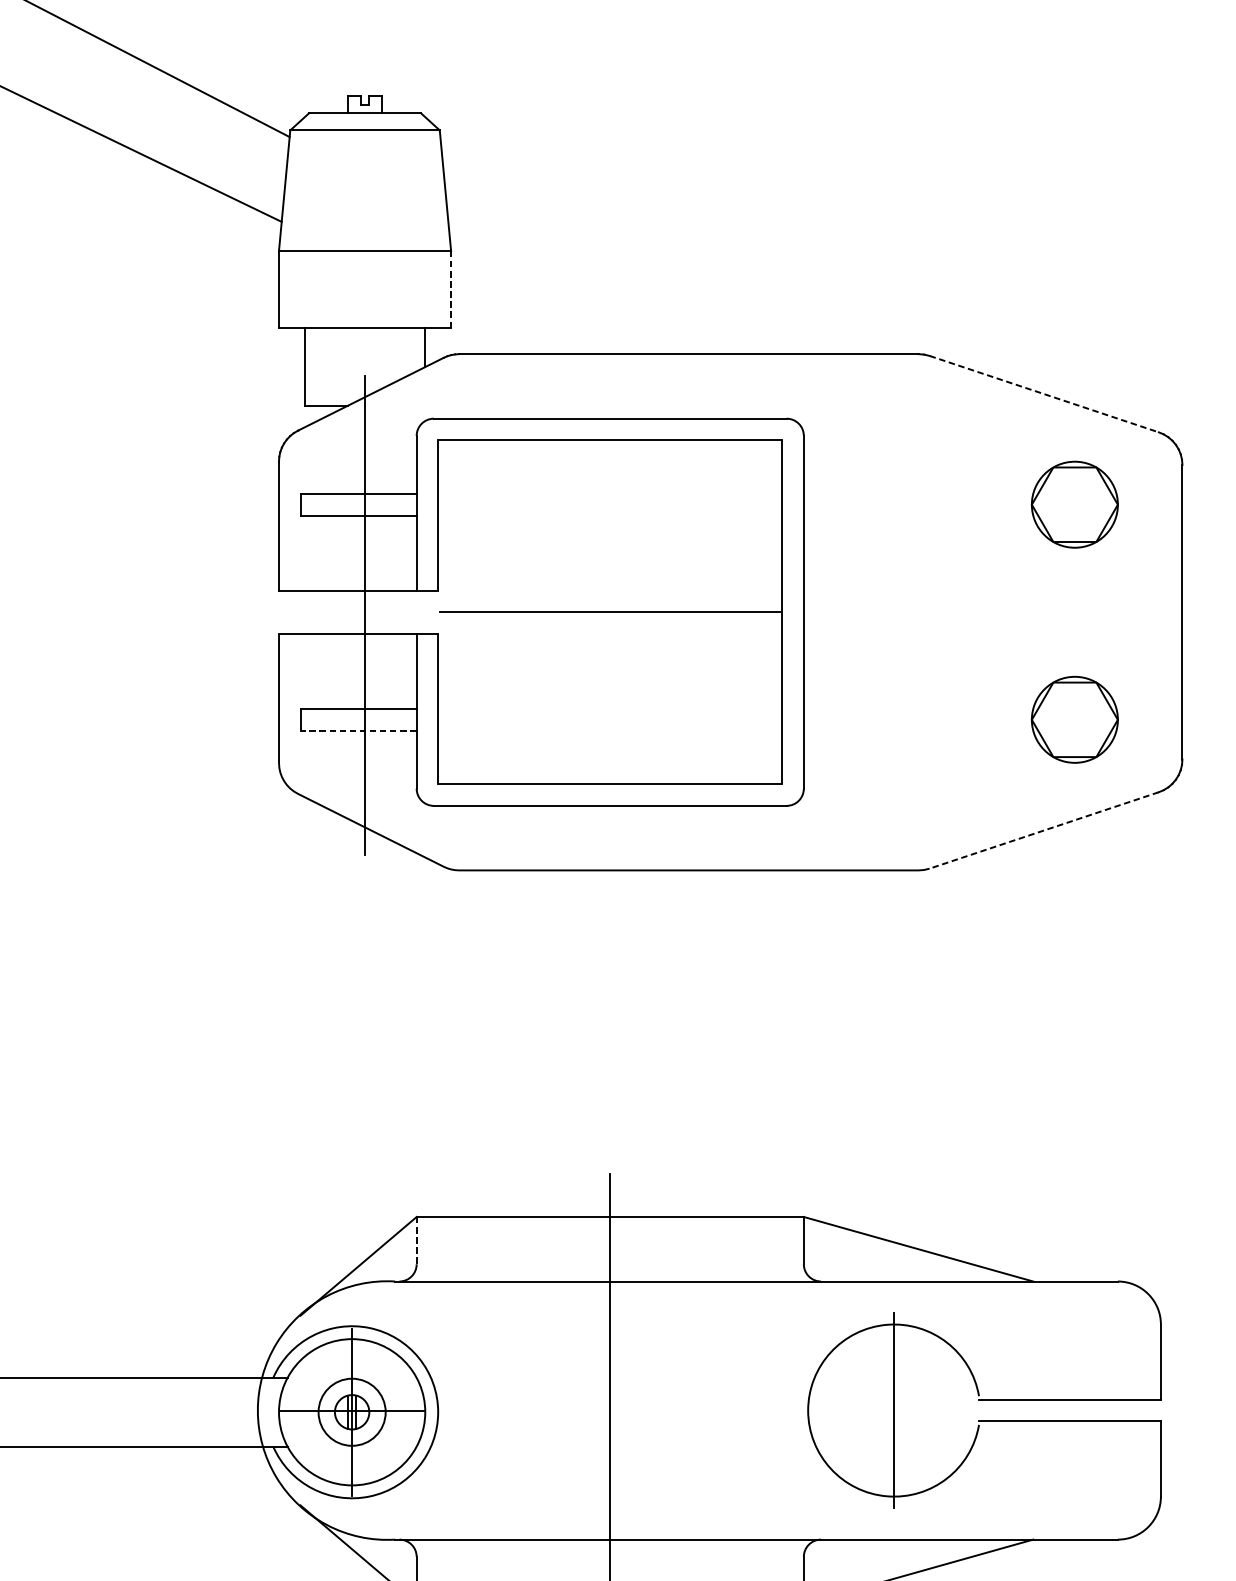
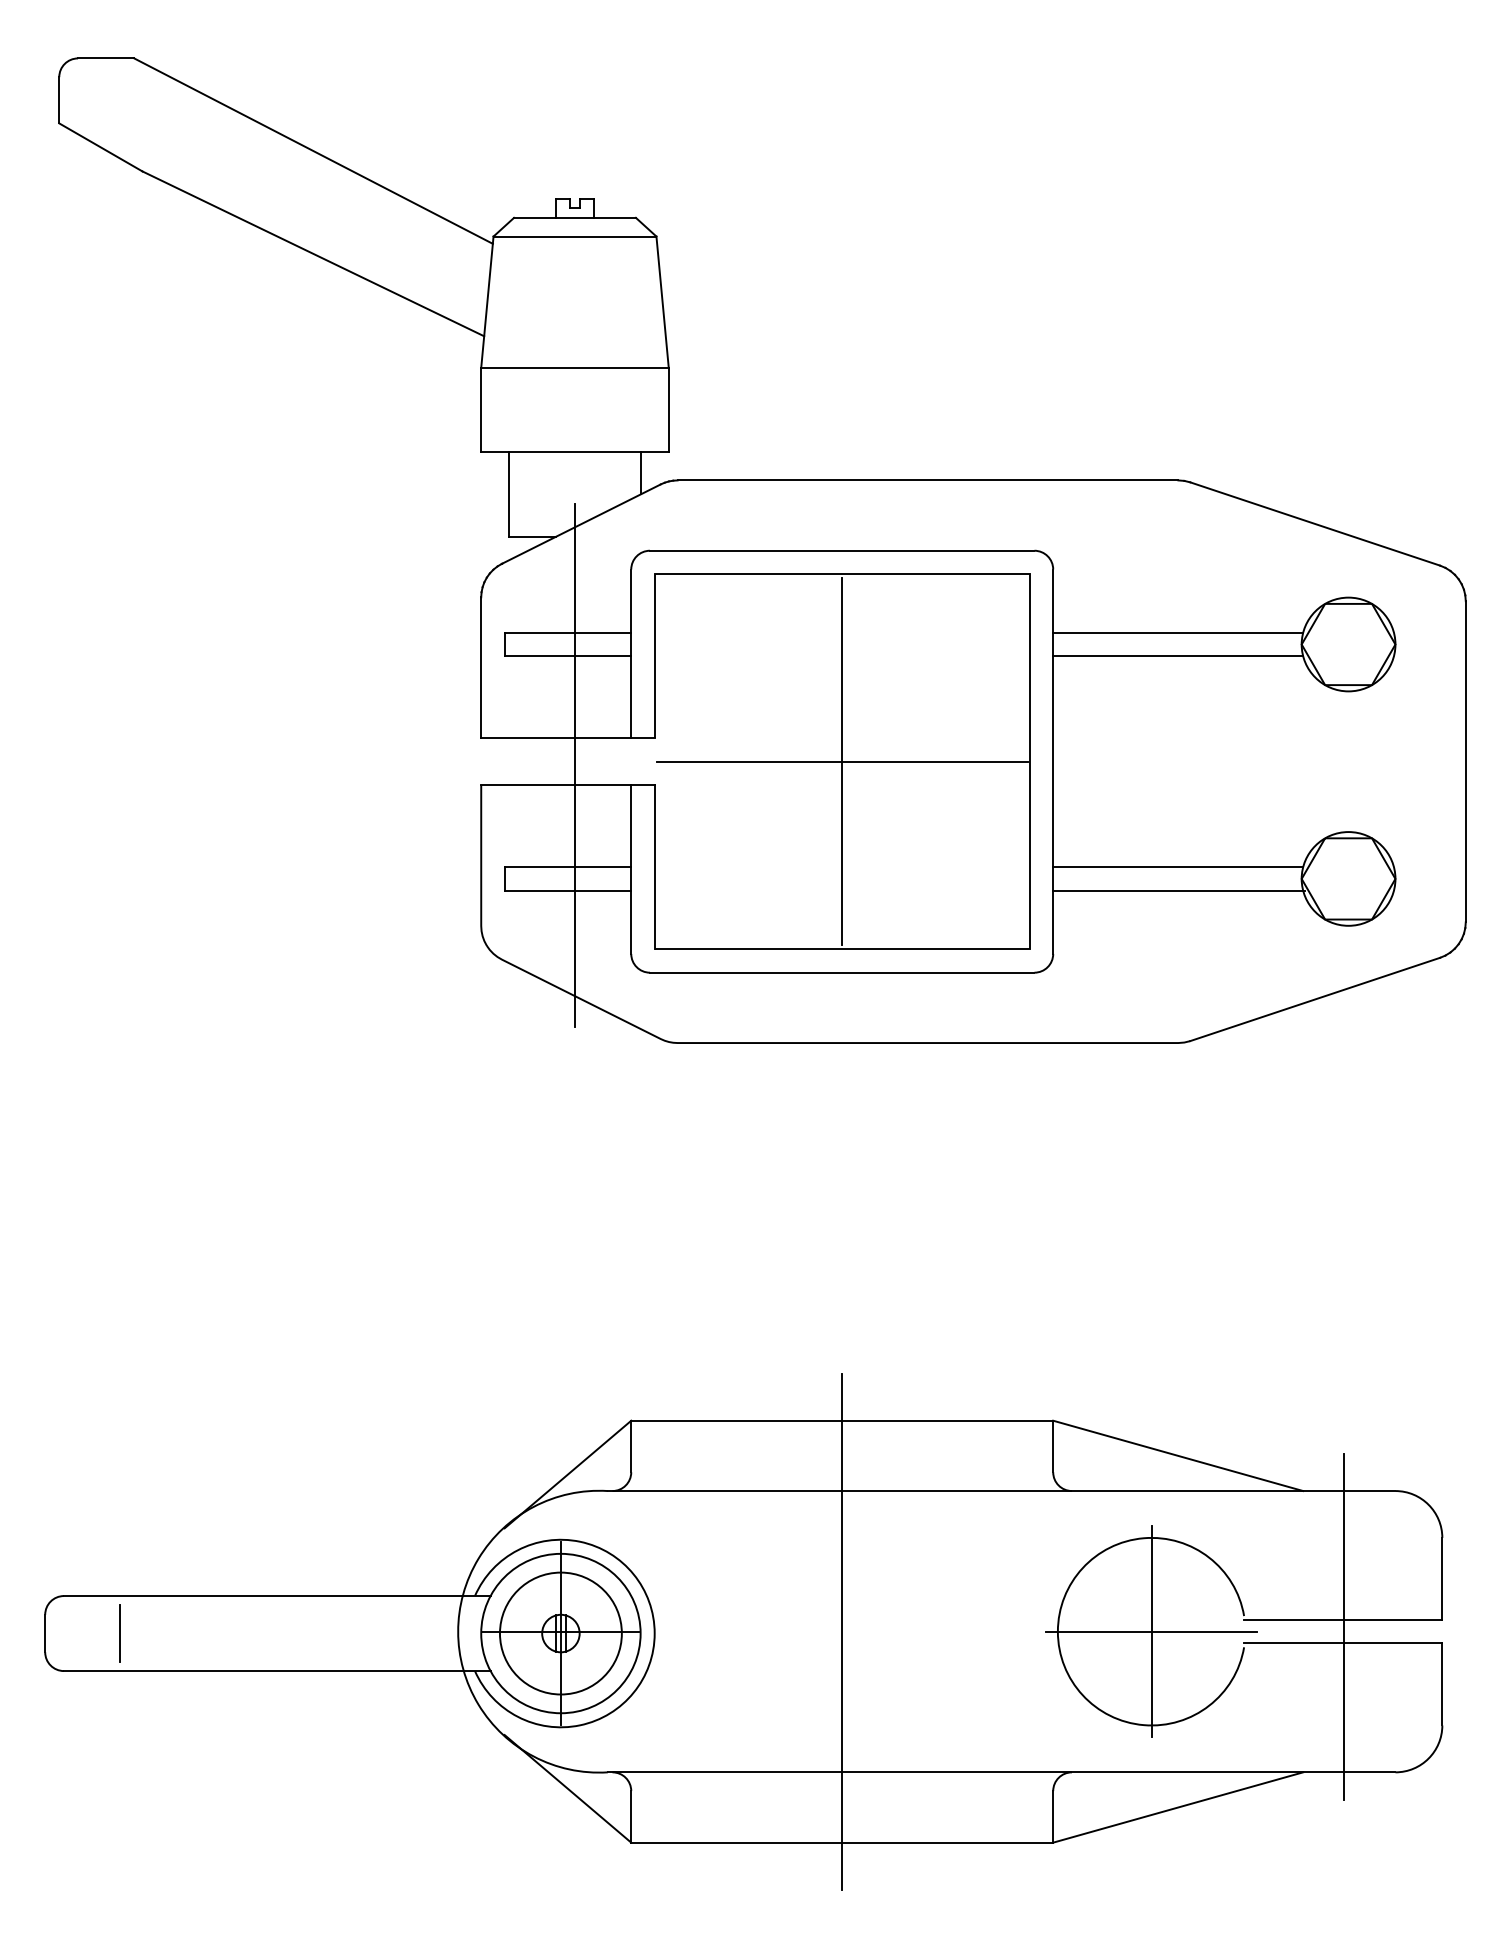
line: (450, 290) -> (668, 410), dashed -> solid
line: (1044, 394) -> (1315, 524), dashed -> solid
line: (918, 493) -> (1178, 632), added
line: (918, 515) -> (1178, 656), added
line: (610, 612) -> (842, 761), added
line: (917, 709) -> (1177, 867), added
line: (358, 730) -> (567, 890), dashed -> solid
line: (918, 730) -> (1178, 890), added
line: (1044, 830) -> (1315, 999), dashed -> solid
line: (416, 1240) -> (631, 1446), dashed -> solid
line: (1070, 1406) -> (1343, 1627), added
line: (894, 1410) -> (1151, 1631), added
circle: (351, 1412) -> (560, 1633), size x1.67

